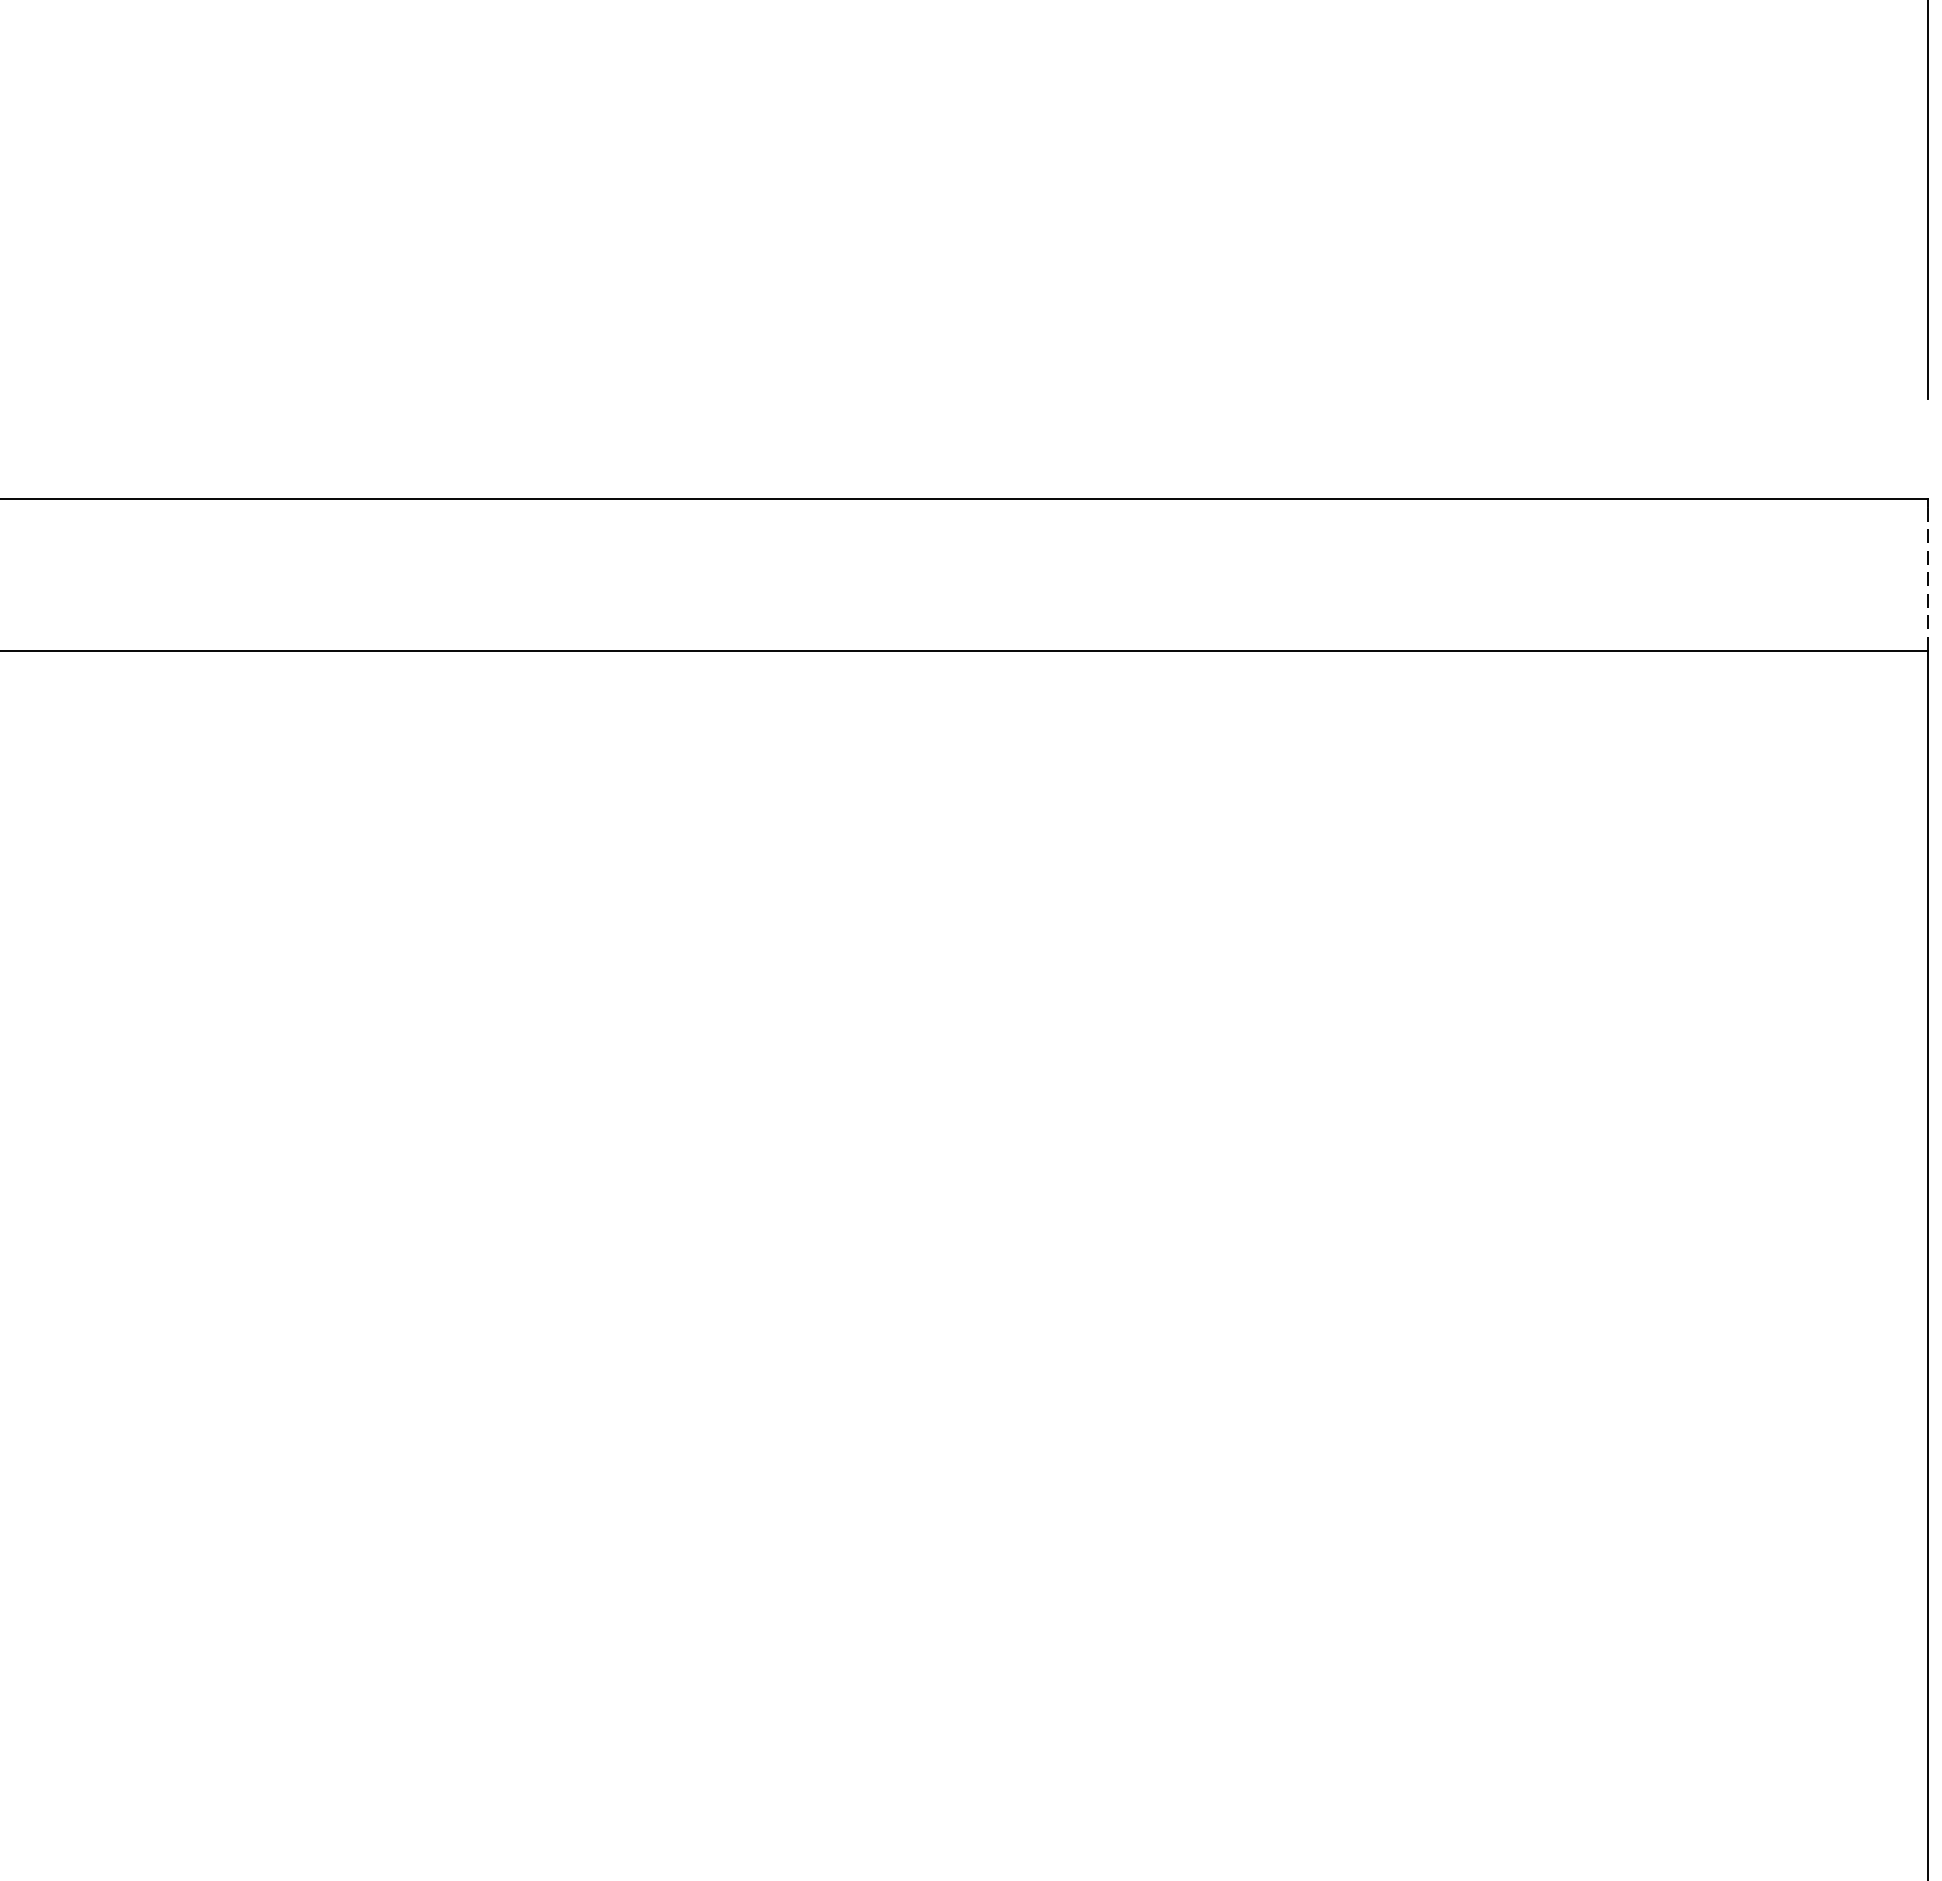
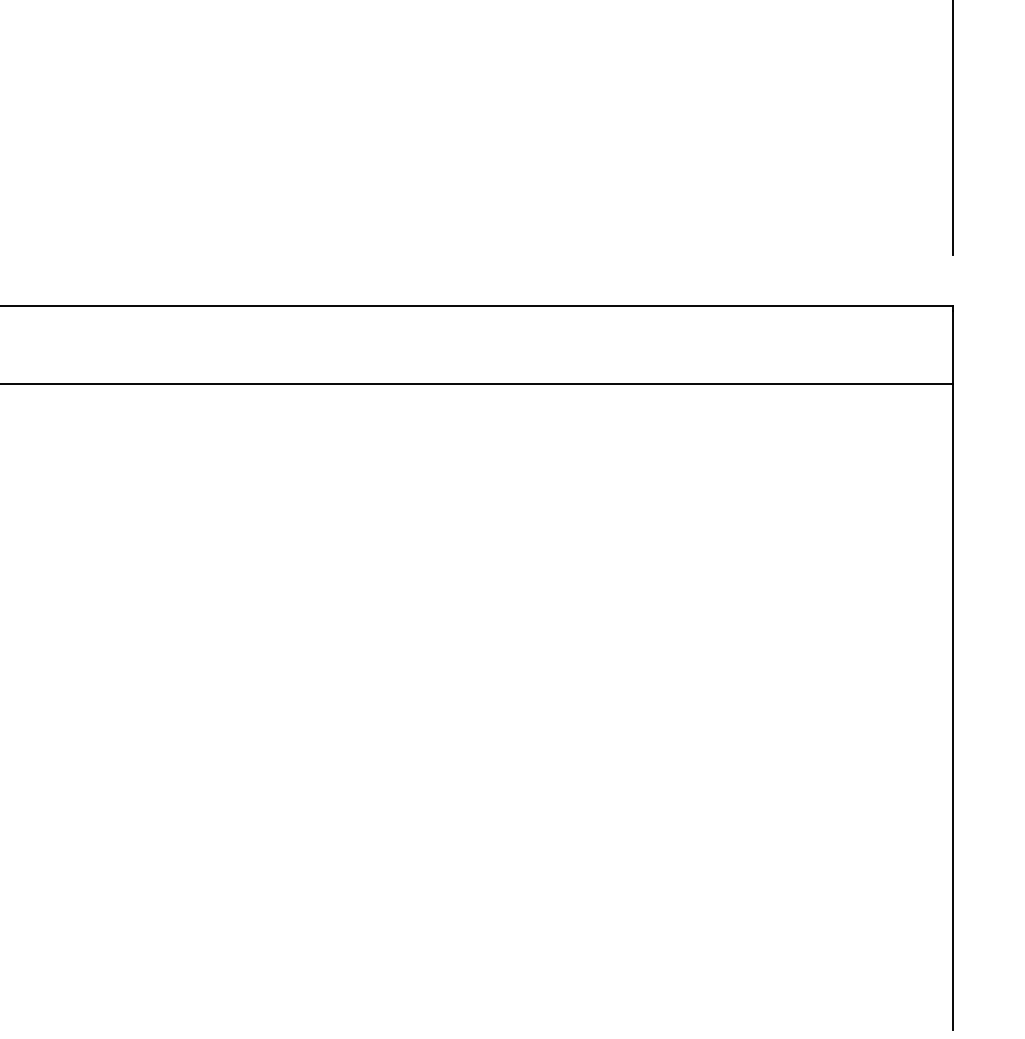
line: (1927, 579) -> (952, 347), dashed -> solid

